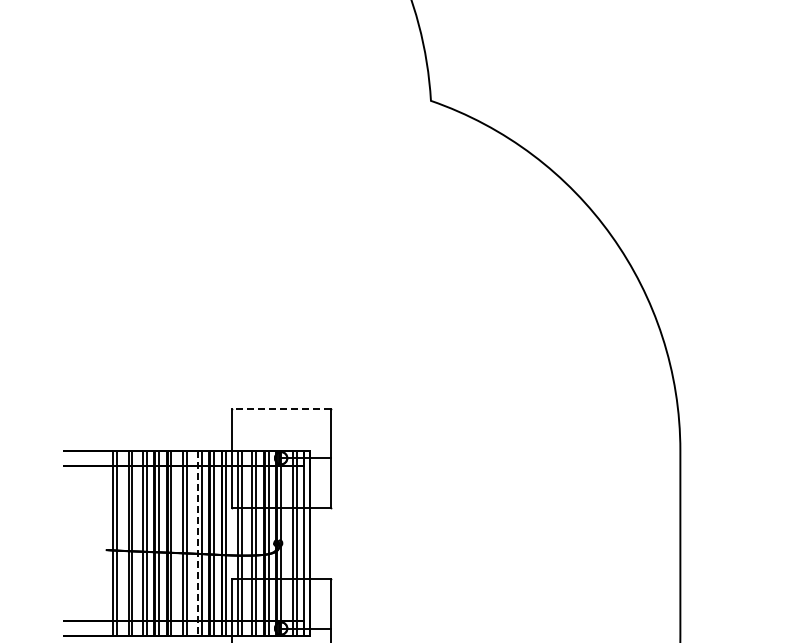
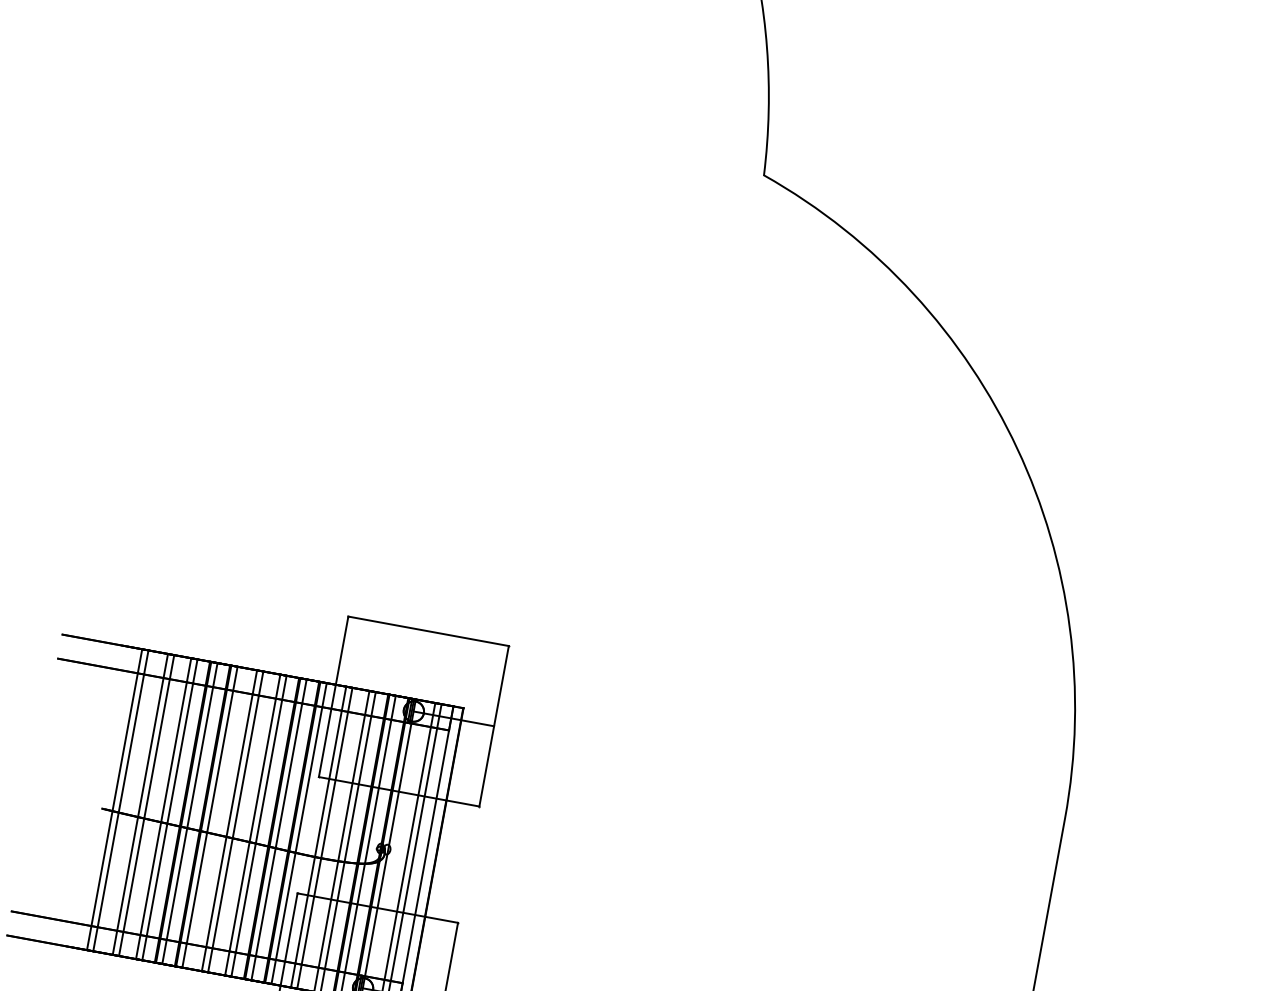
line: (280, 408) -> (427, 630), dashed -> solid
line: (197, 543) -> (252, 825), dashed -> solid

